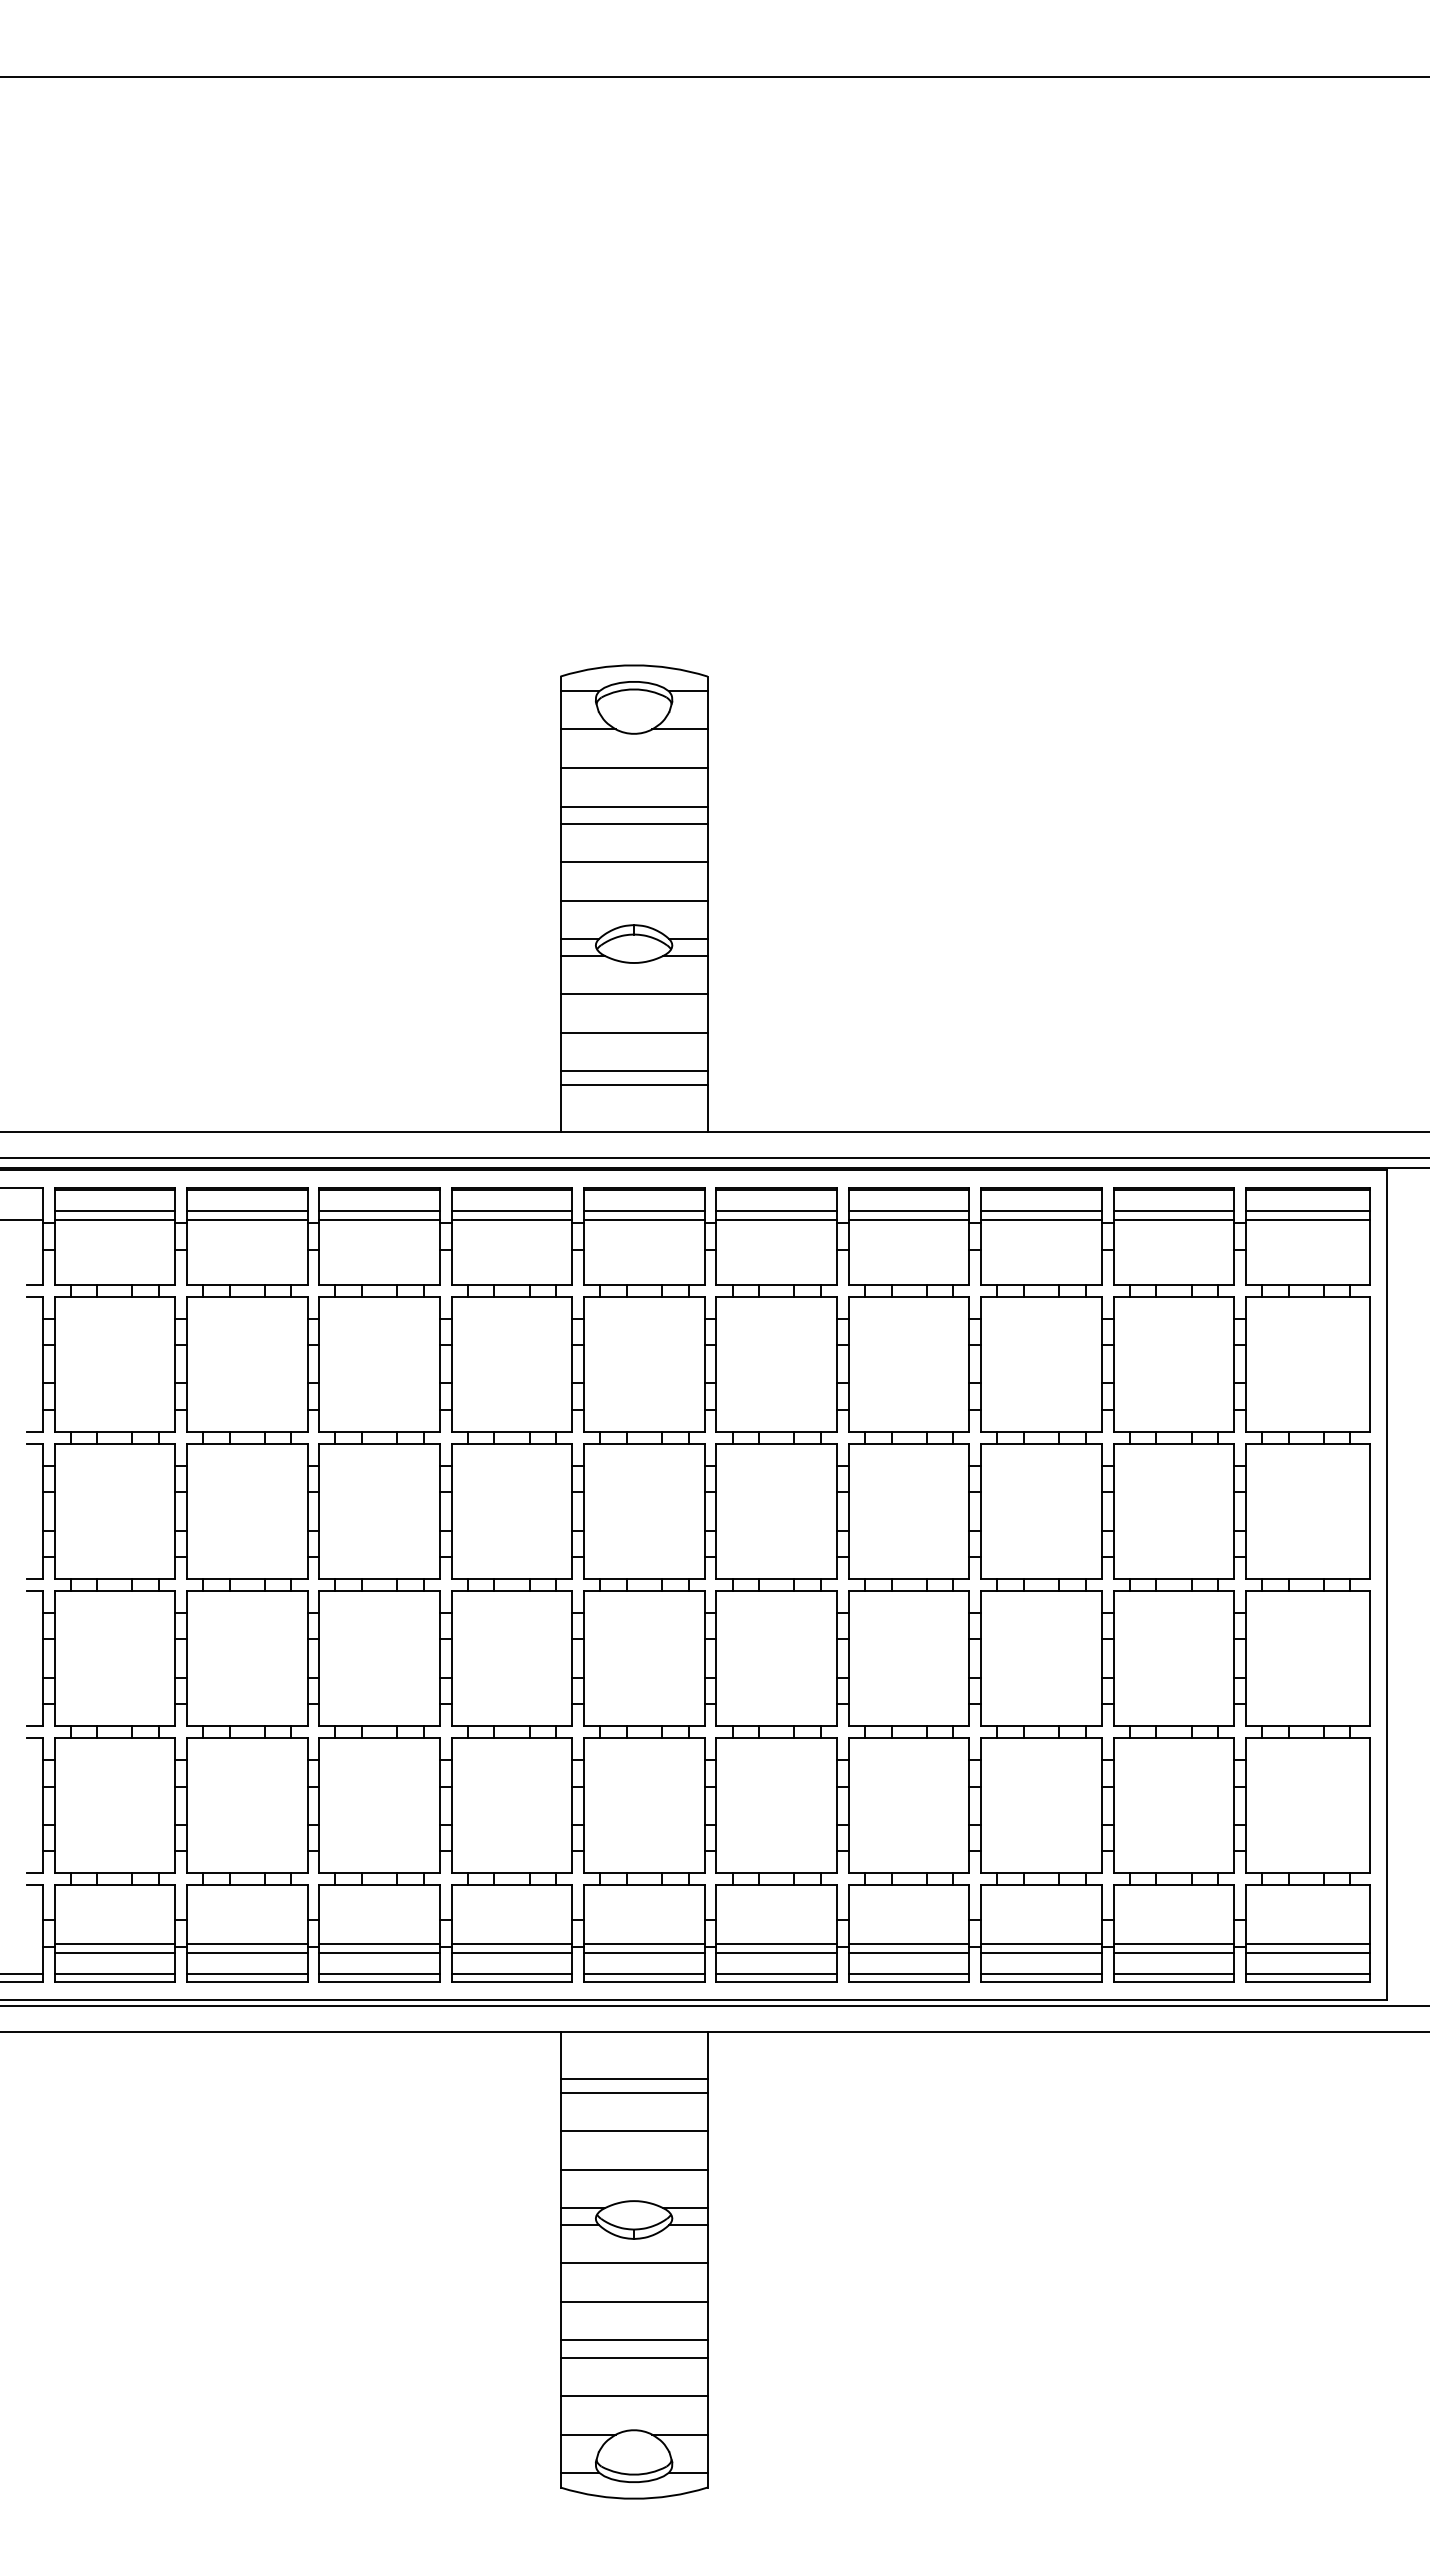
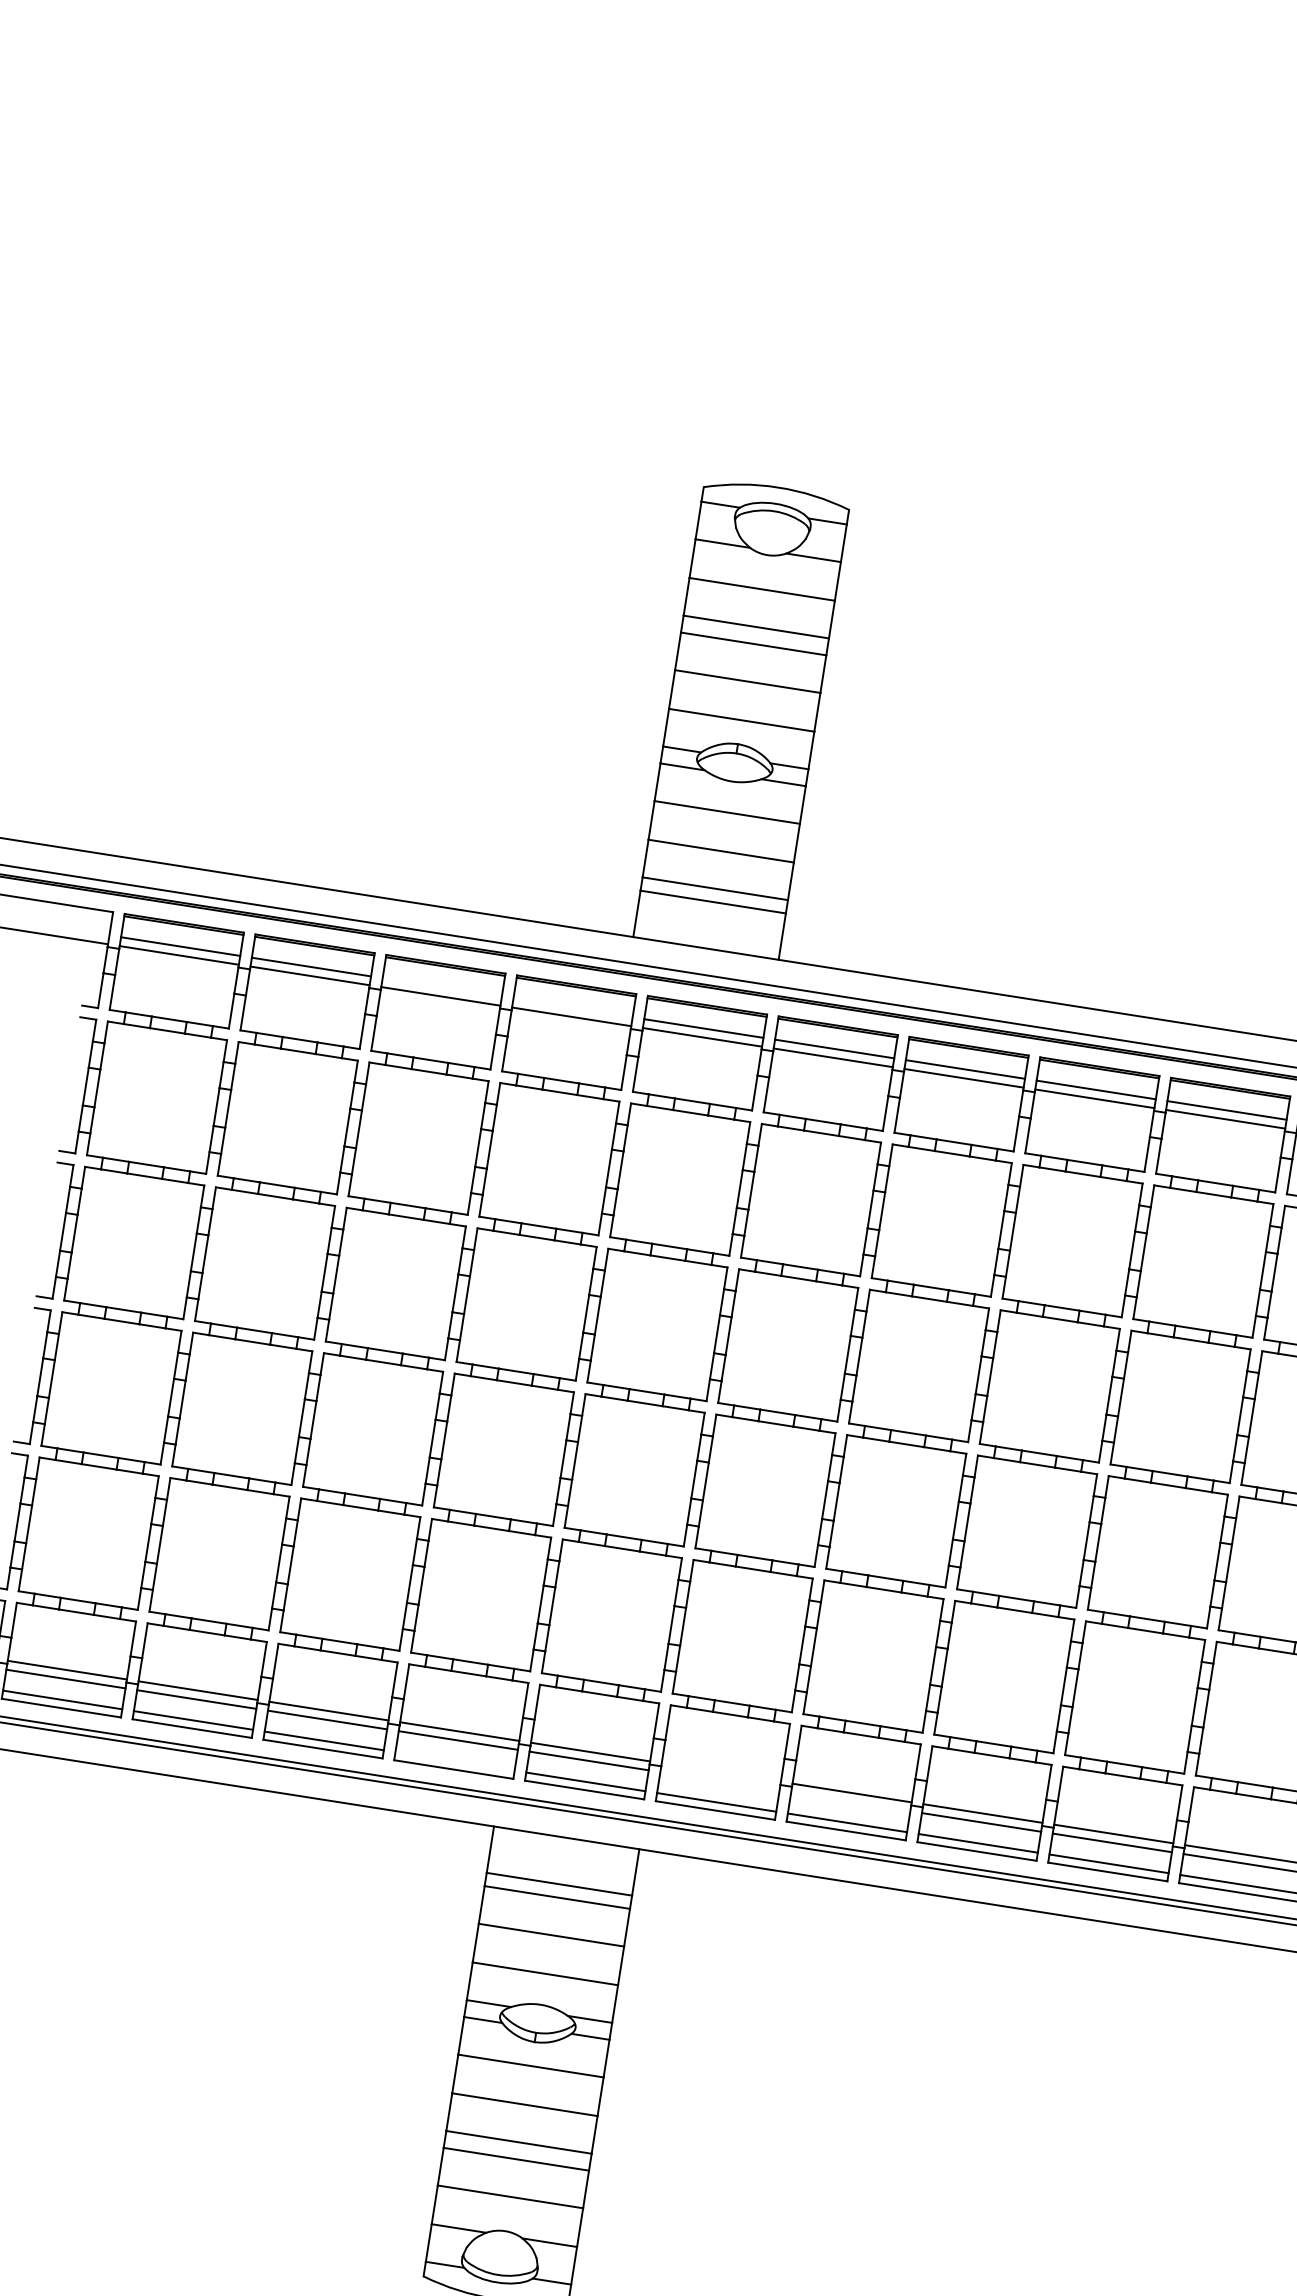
line: (379, 1211) -> (442, 987), removed
line: (511, 1211) -> (572, 1008), removed
line: (776, 1943) -> (721, 1772), removed
line: (776, 1952) -> (719, 1781), removed
line: (908, 1952) -> (850, 1801), removed
line: (511, 1973) -> (454, 1760), removed

